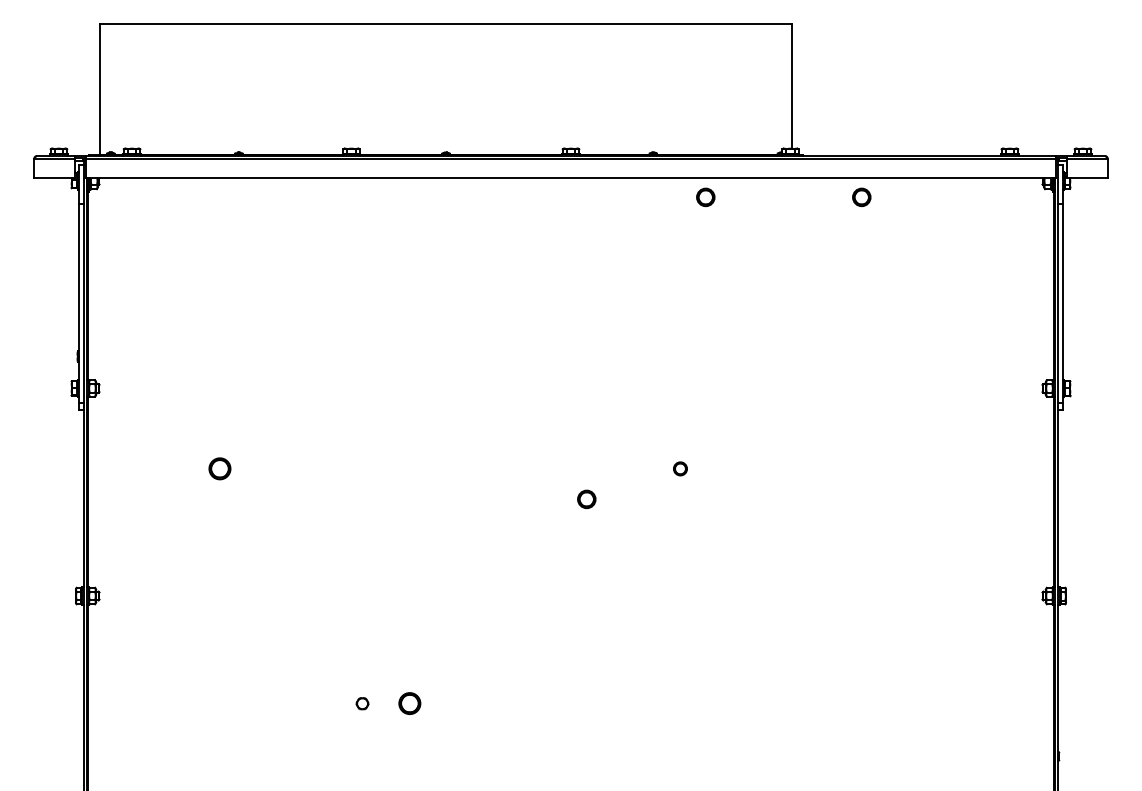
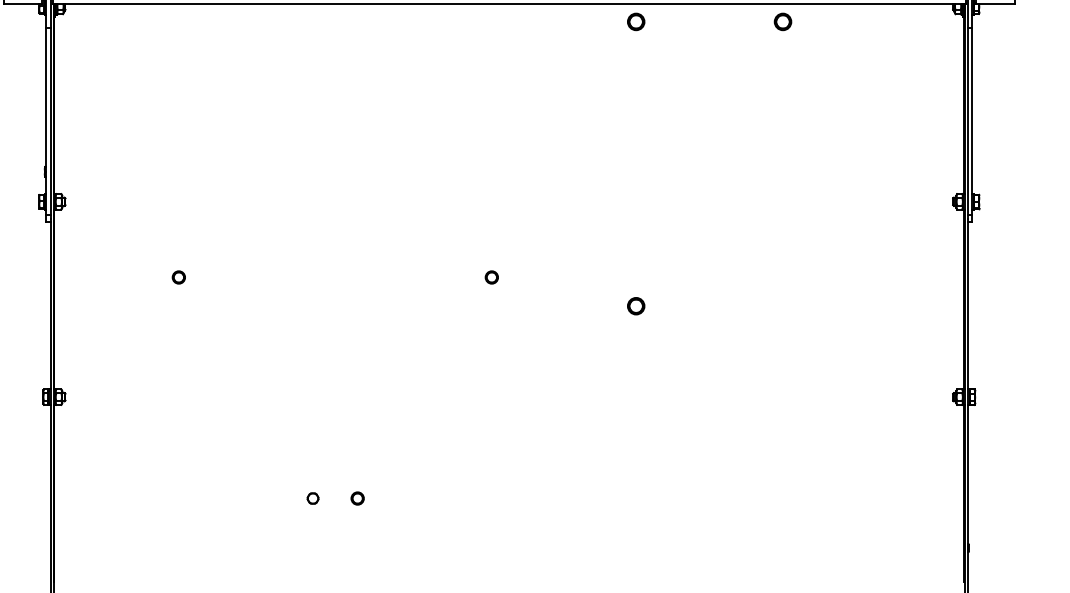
circle: (219, 468) -> (178, 277), size x0.62
circle: (680, 468) -> (491, 277), moved
part: (586, 499) -> (635, 306), moved
circle: (409, 703) -> (357, 498), size x0.62

